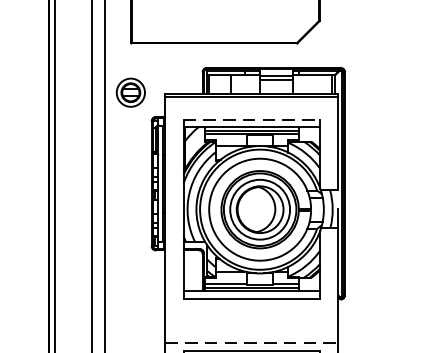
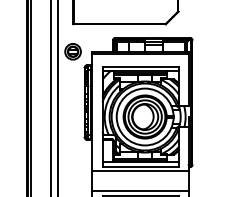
line: (253, 119) -> (141, 66), dashed -> solid
line: (251, 307) -> (140, 171), added
line: (253, 343) -> (141, 191), dashed -> solid

